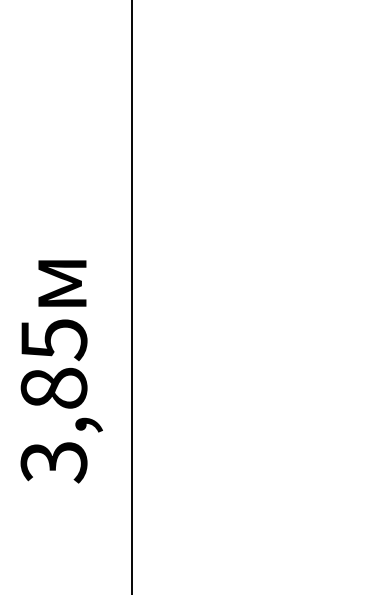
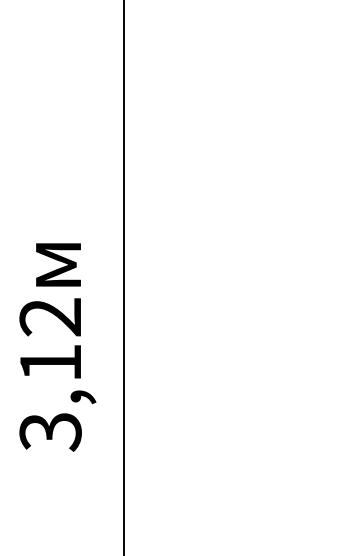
text: (53, 363) -> (50, 339), 3,85 -> 3,12

